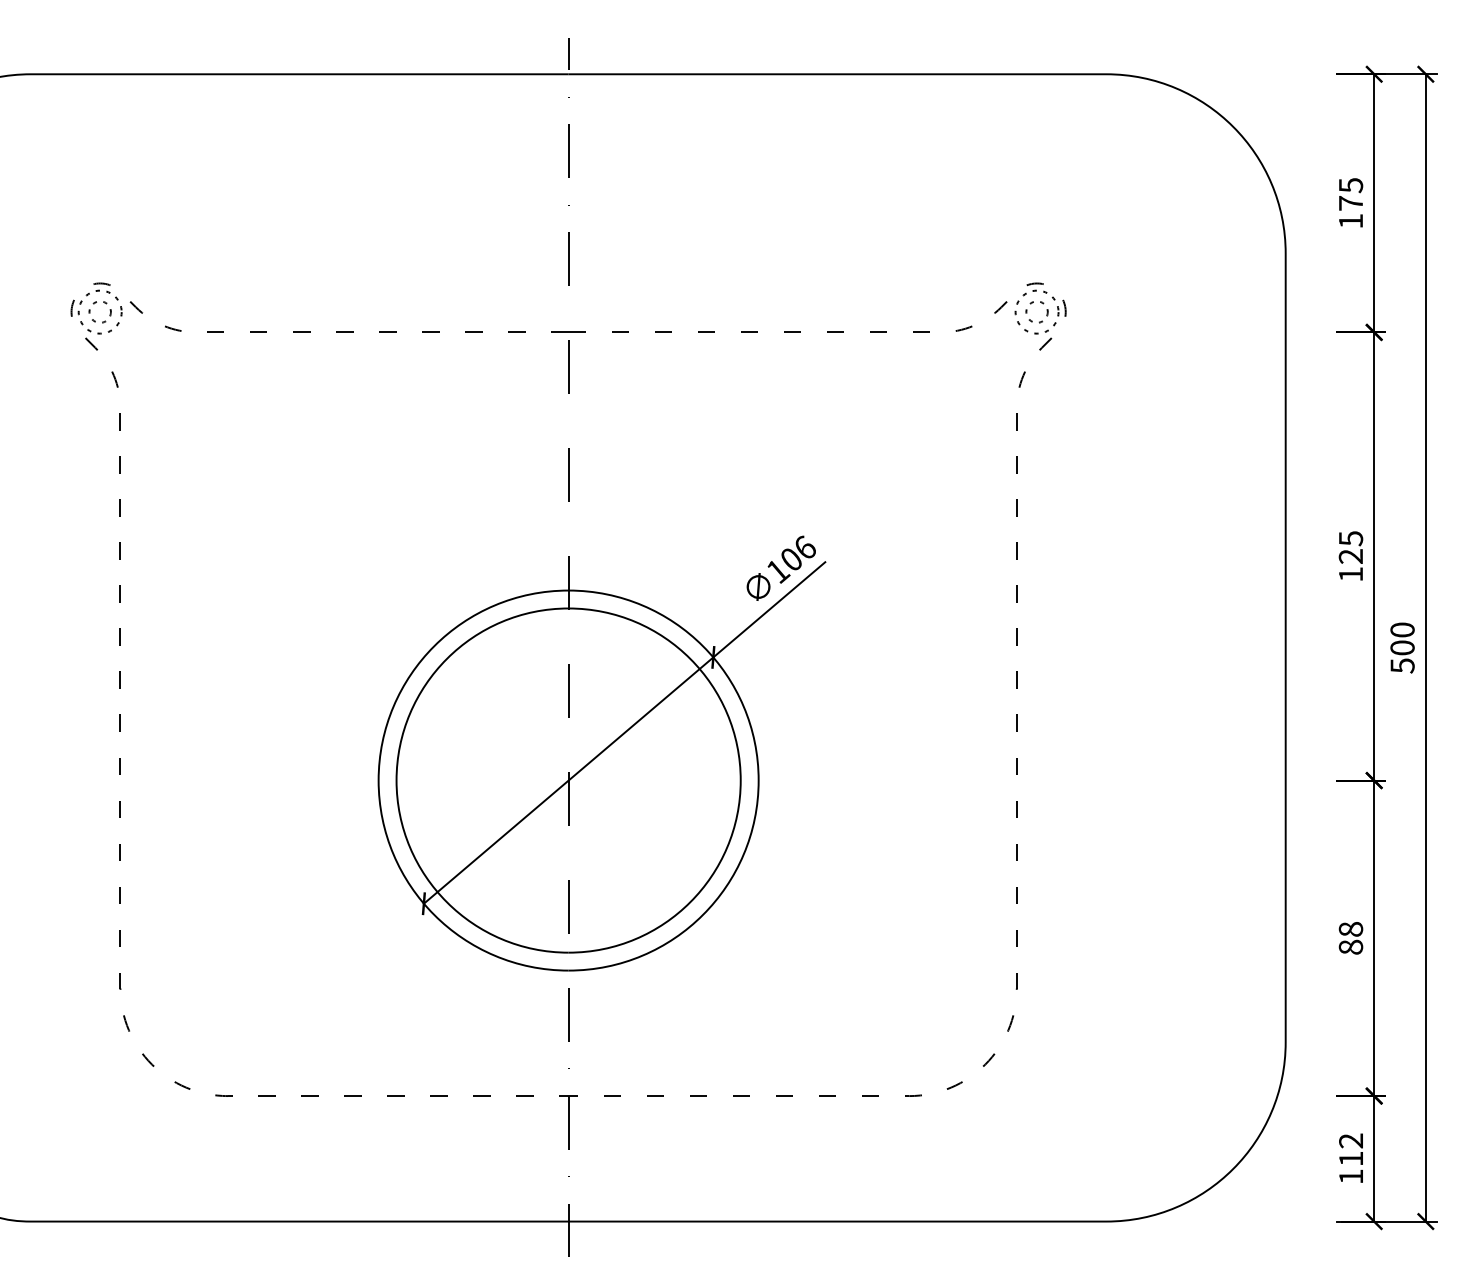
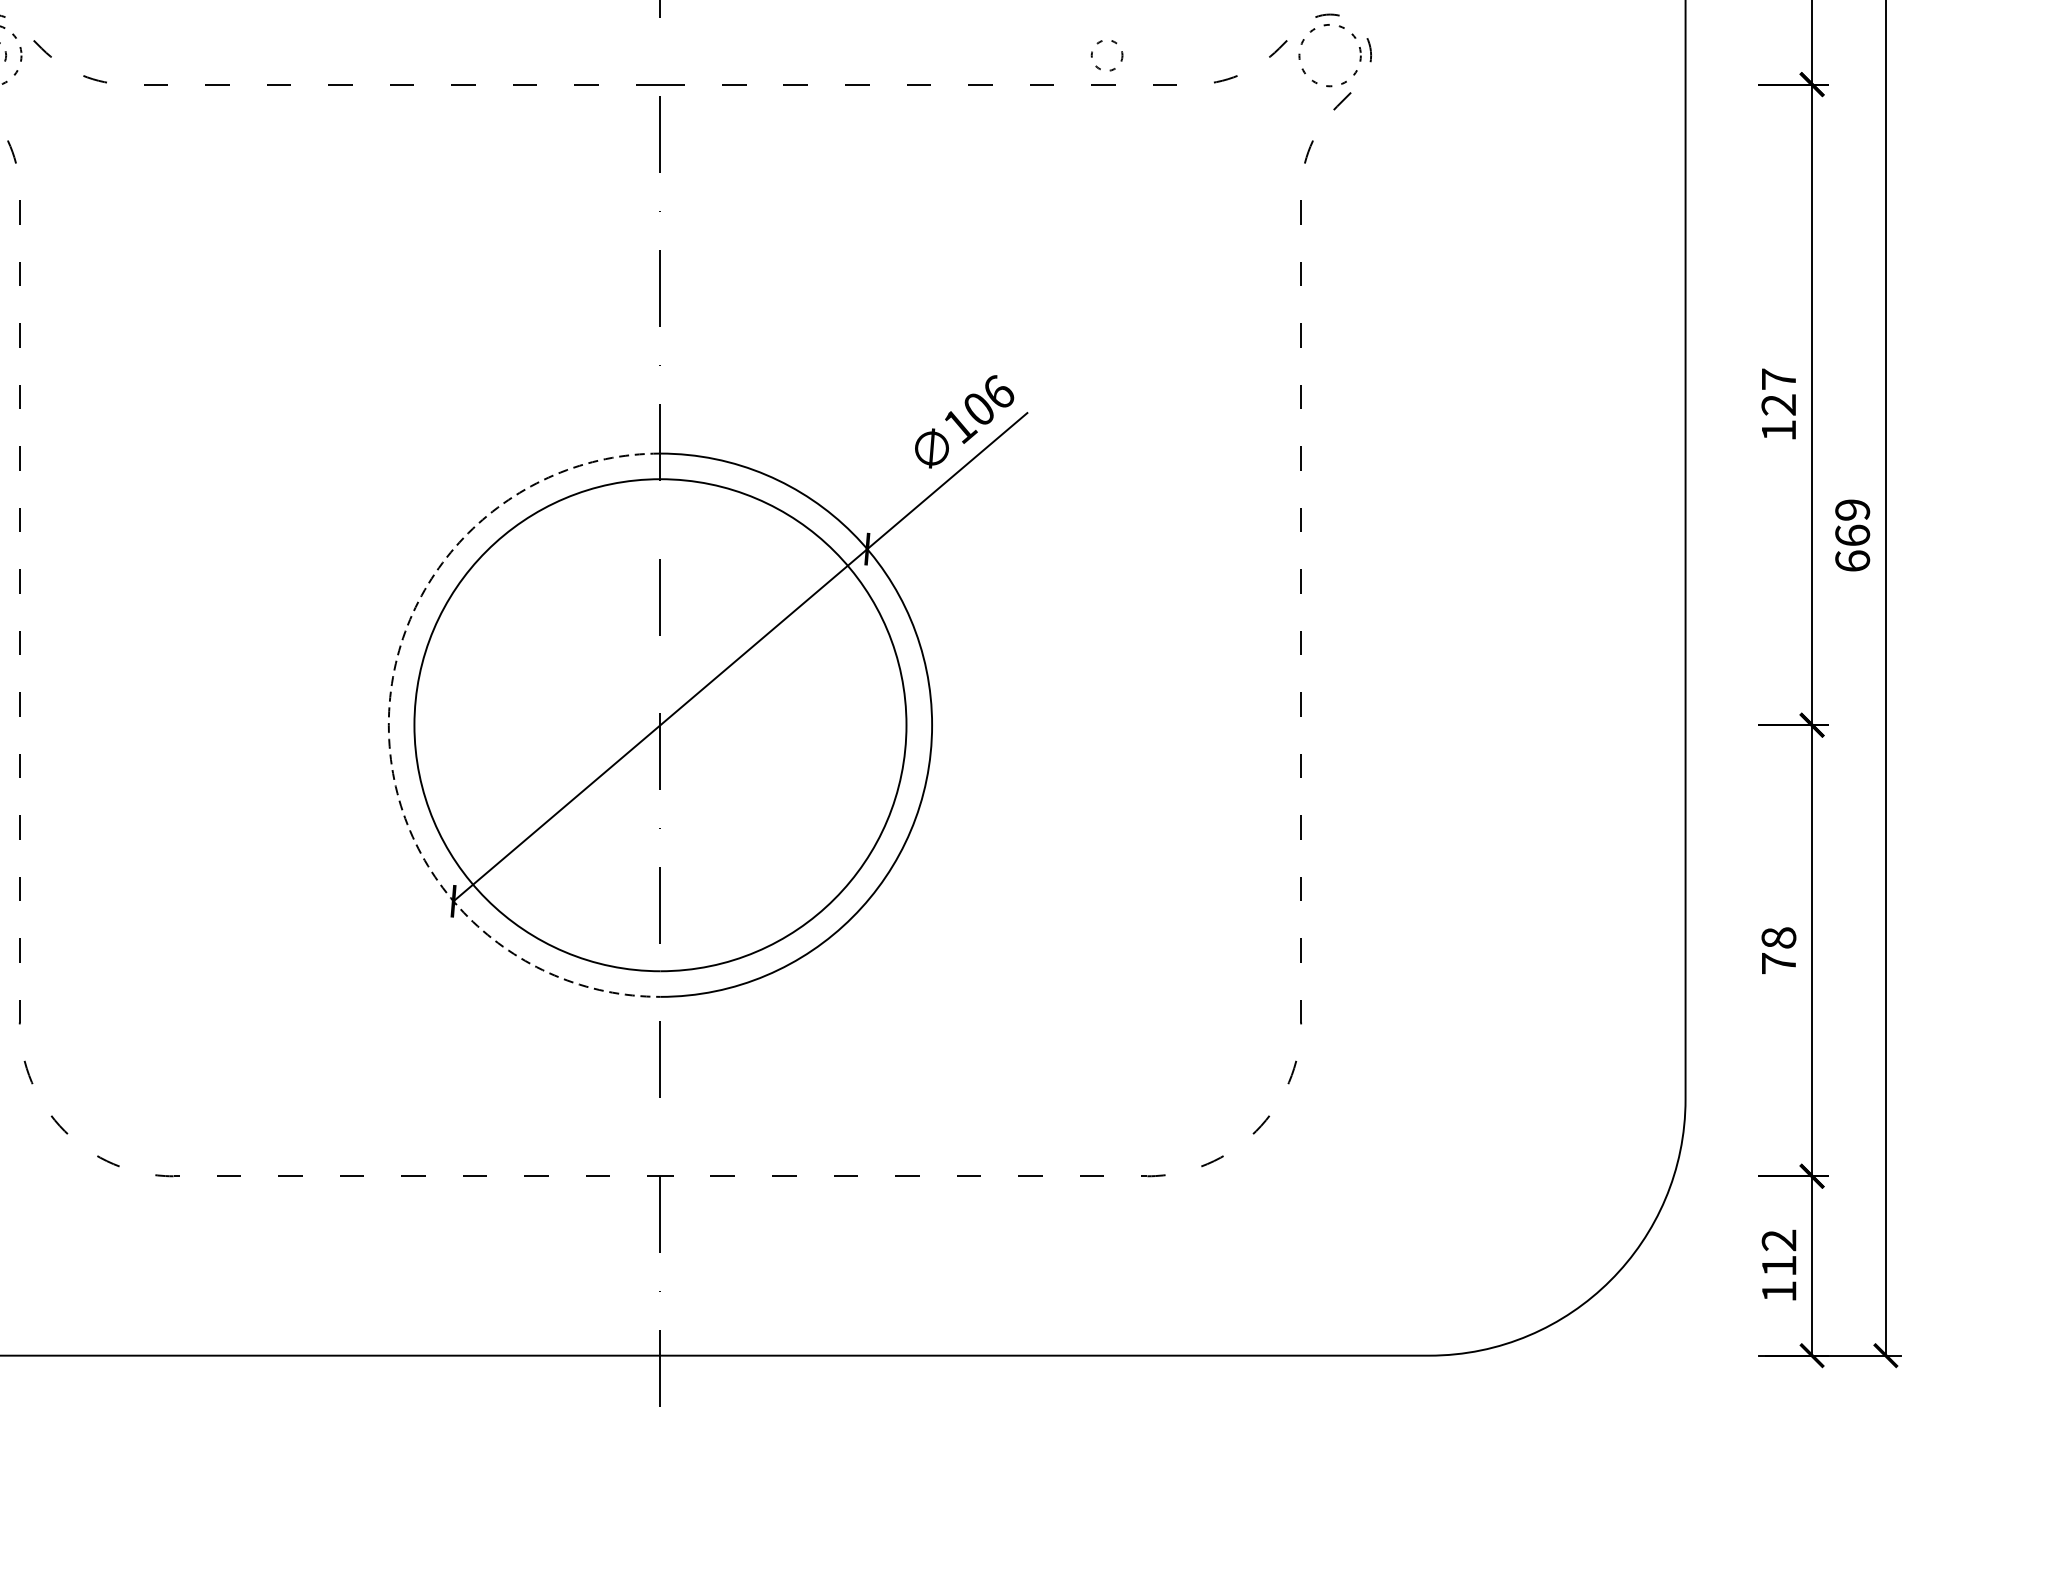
circle: (1036, 312) -> (1106, 56), moved
text: (1351, 538) -> (1779, 379), 125 -> 127
text: (1402, 647) -> (1852, 534), 500 -> 669
arc: (378, 780) -> (388, 725), solid -> dashed
text: (1350, 946) -> (1778, 962), 88 -> 78

